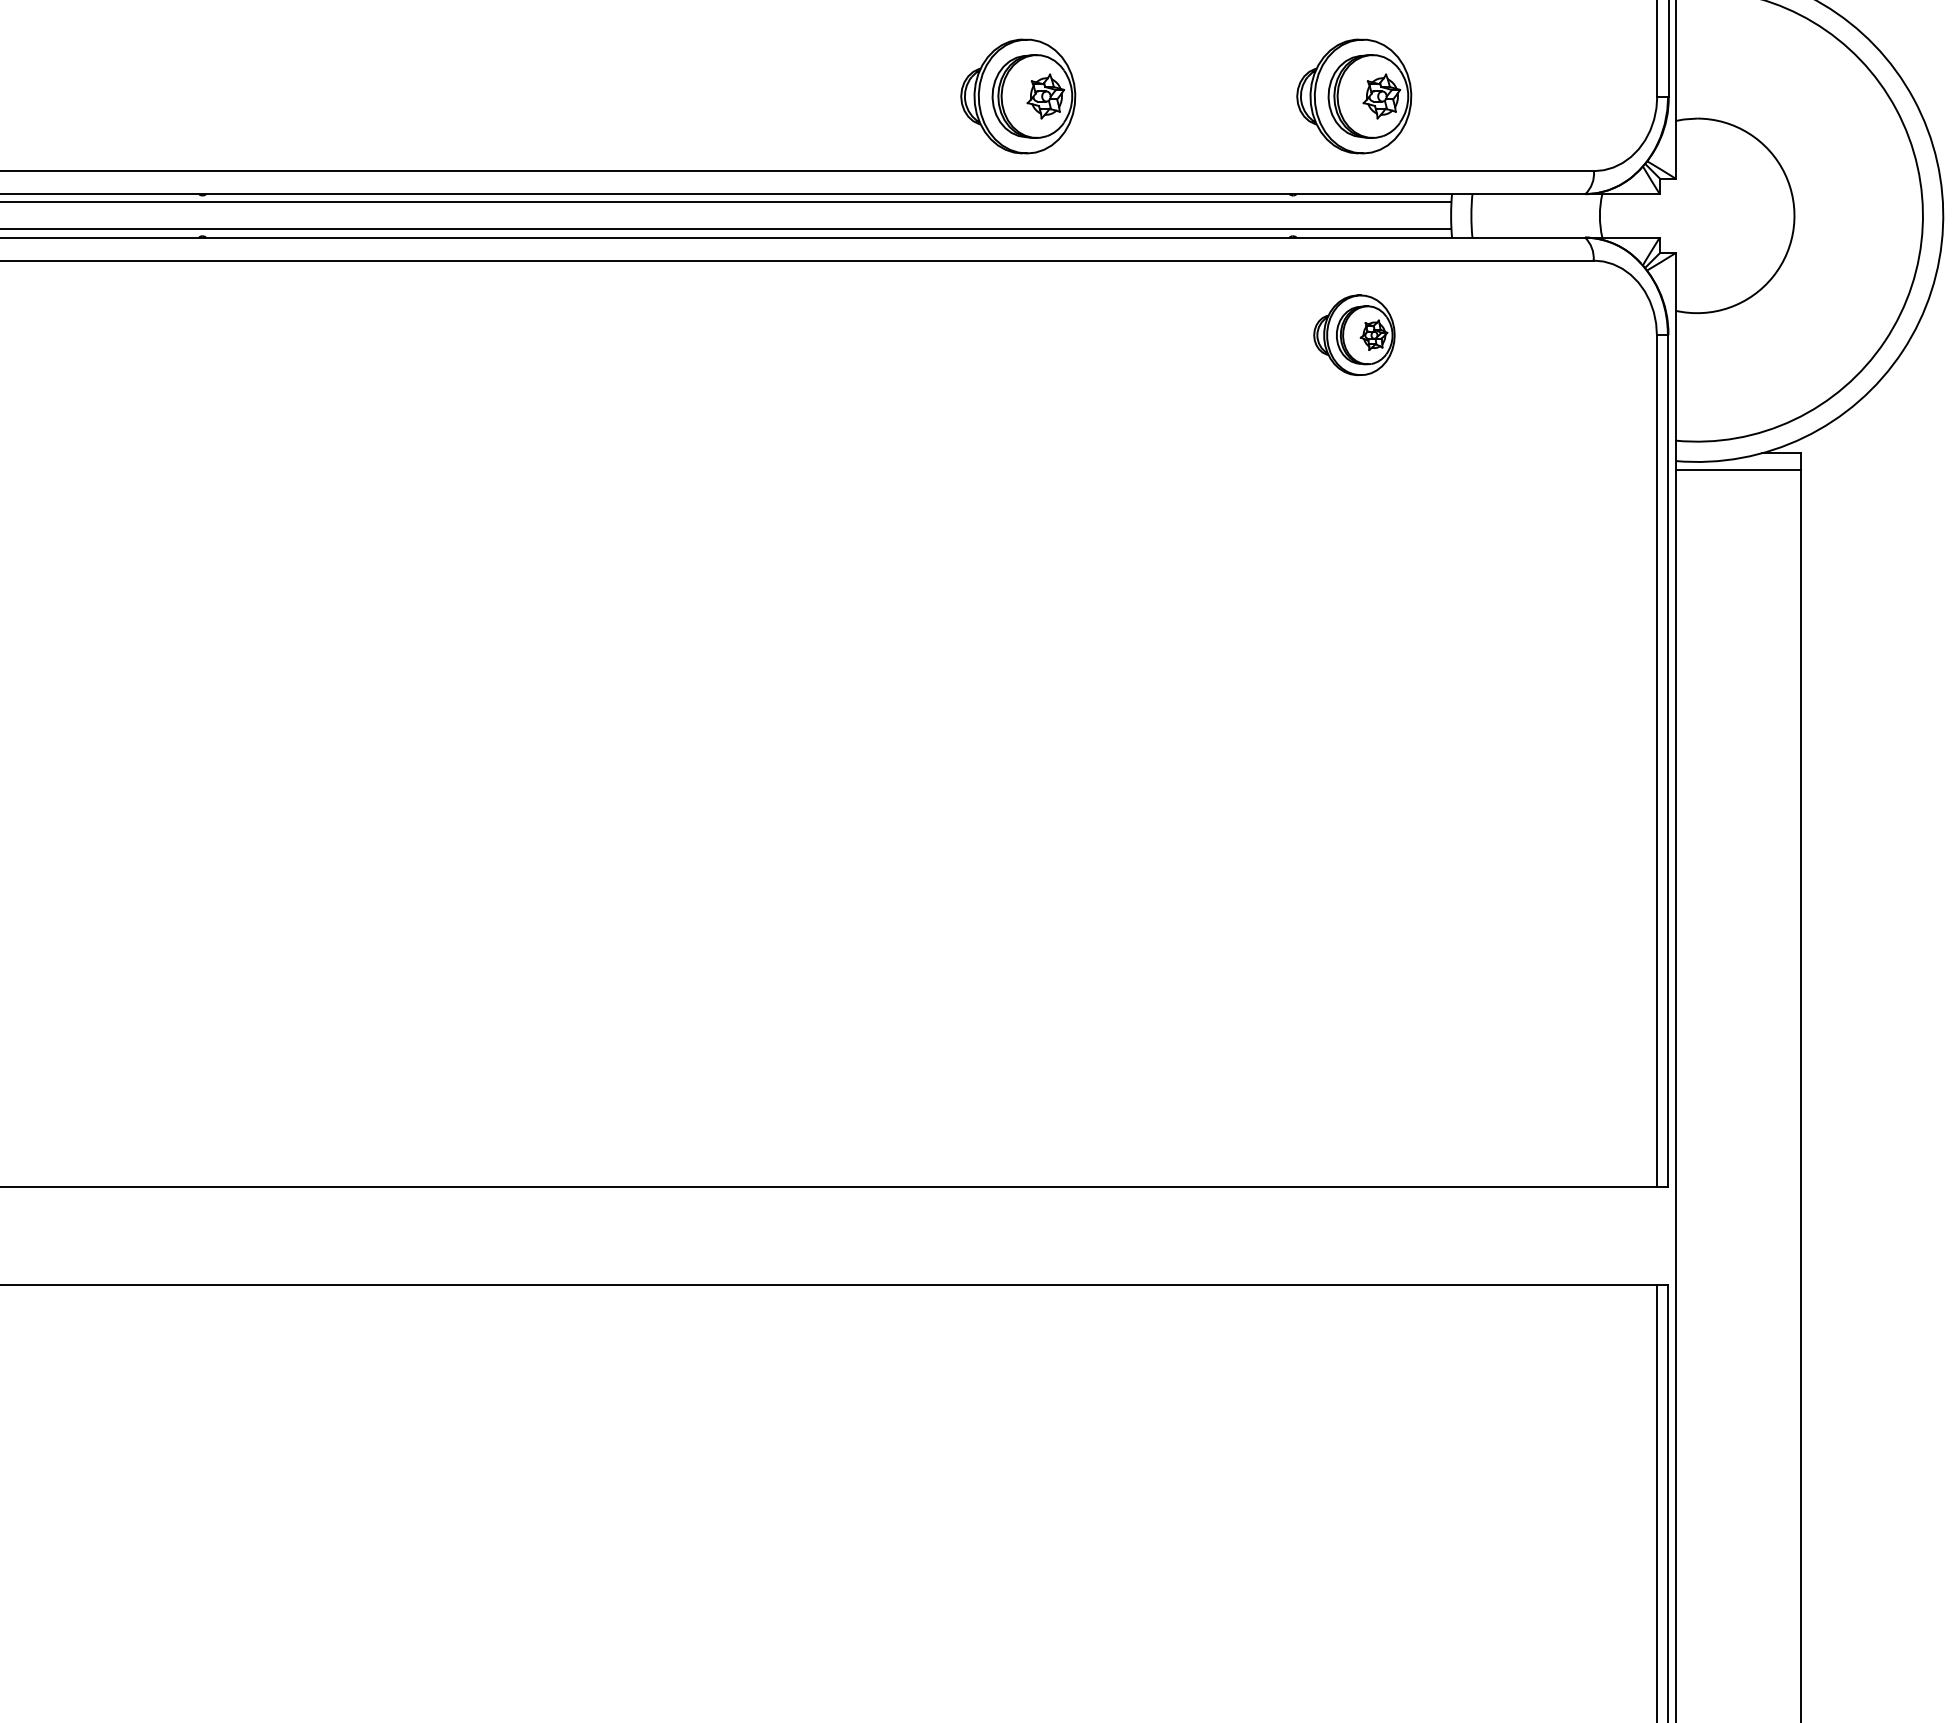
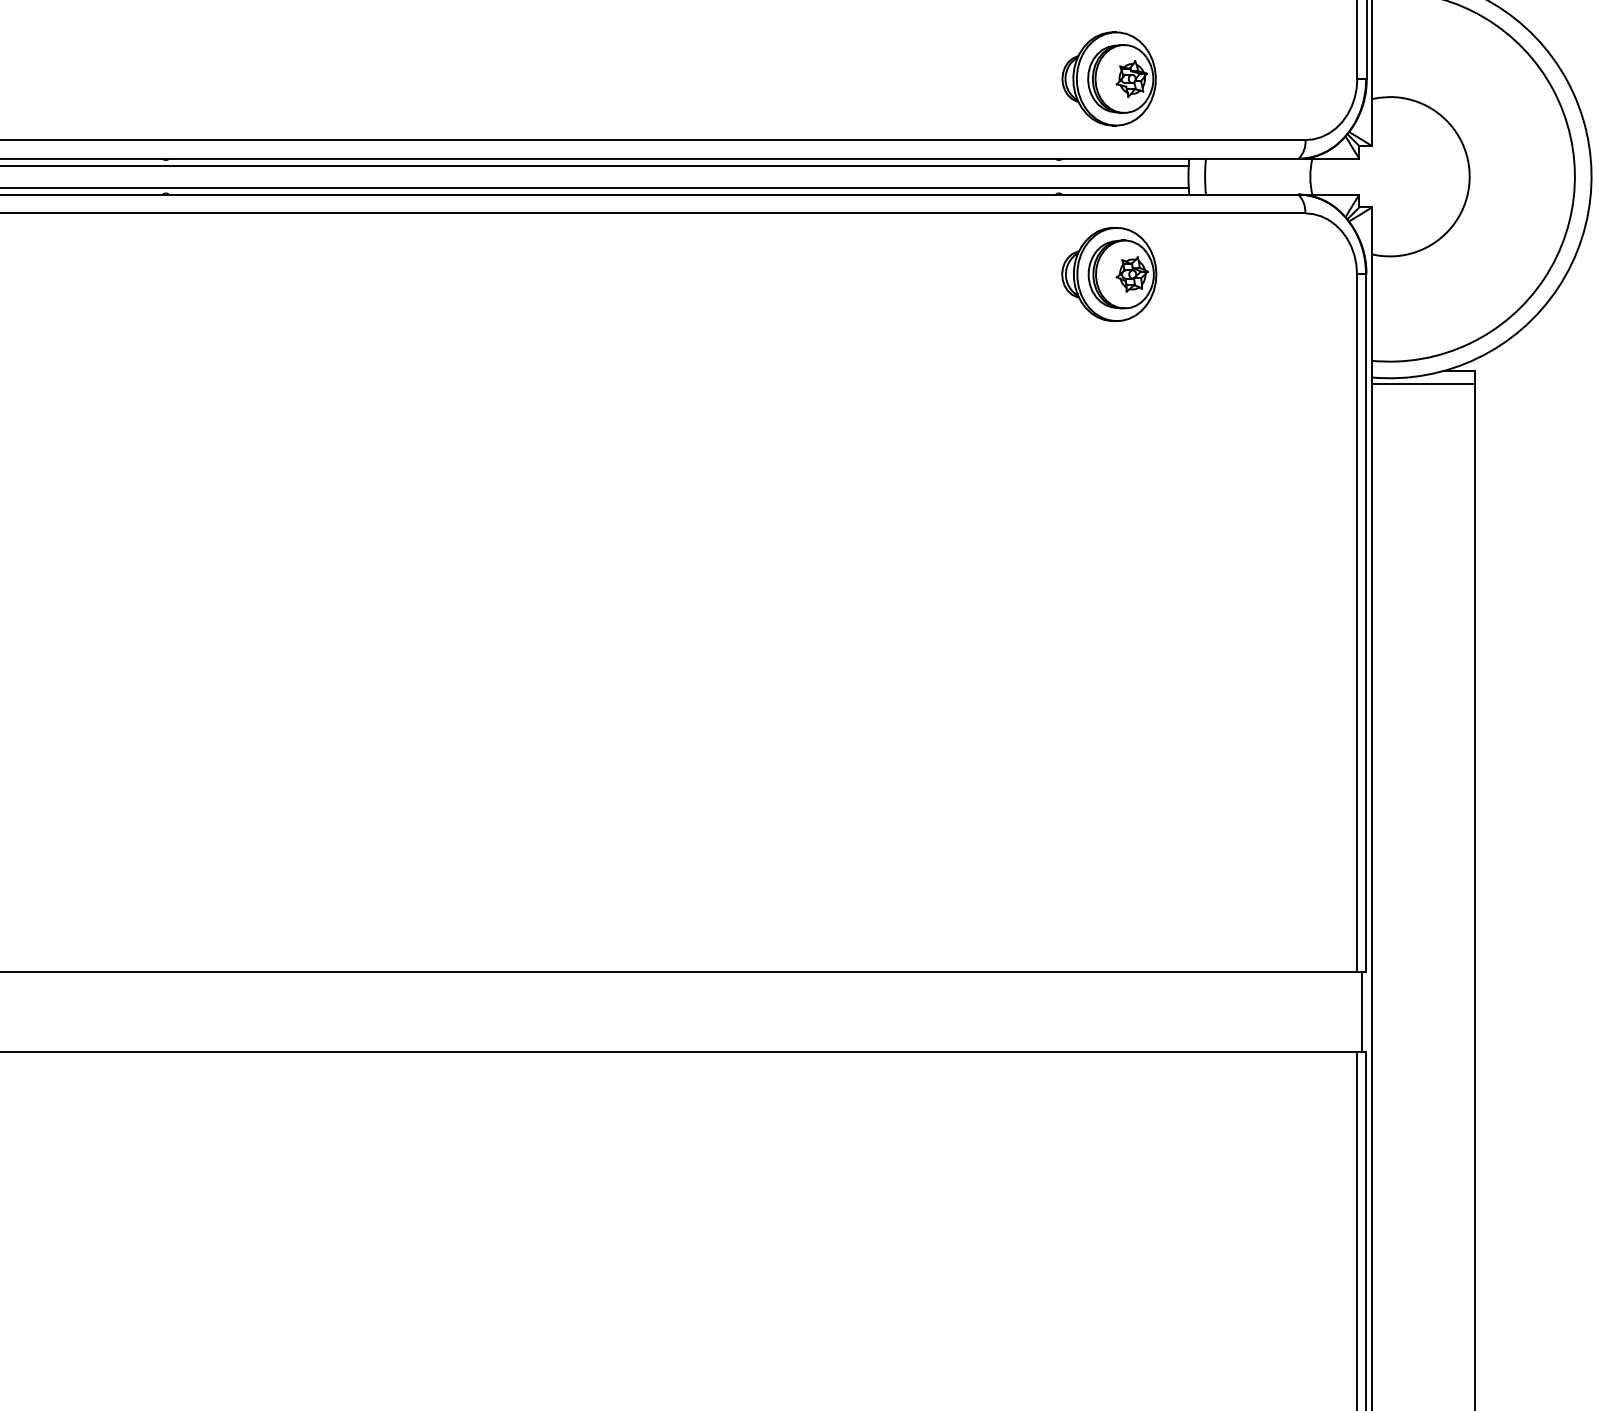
part: (1018, 96) -> (834, 78), removed
part: (1354, 335) -> (1109, 274), size x1.43
line: (1663, 1235) -> (1362, 1011), added

